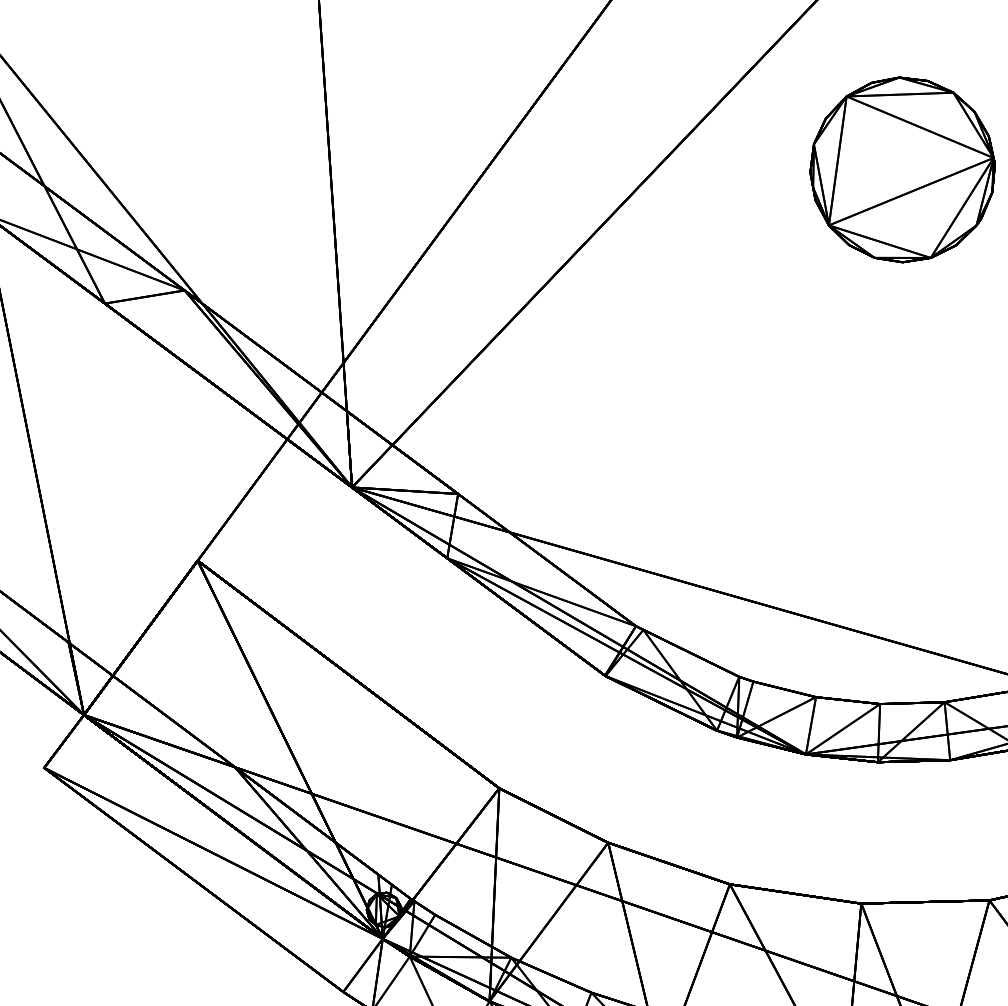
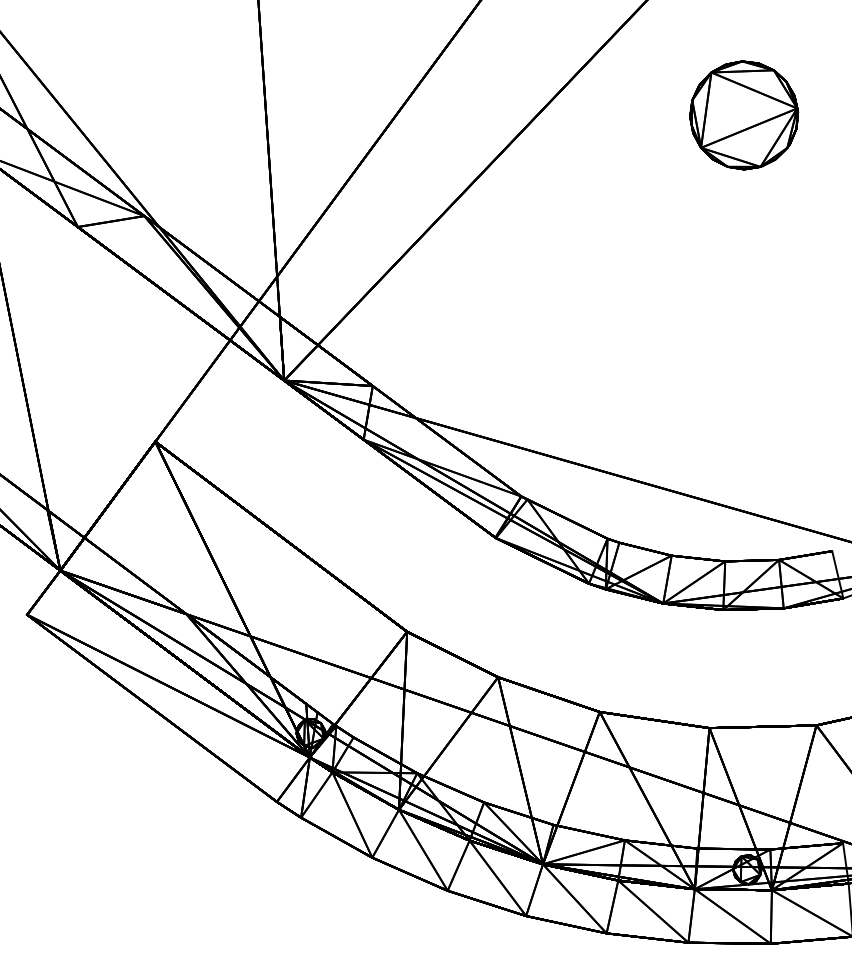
part: (903, 170) -> (744, 115), size x0.7

